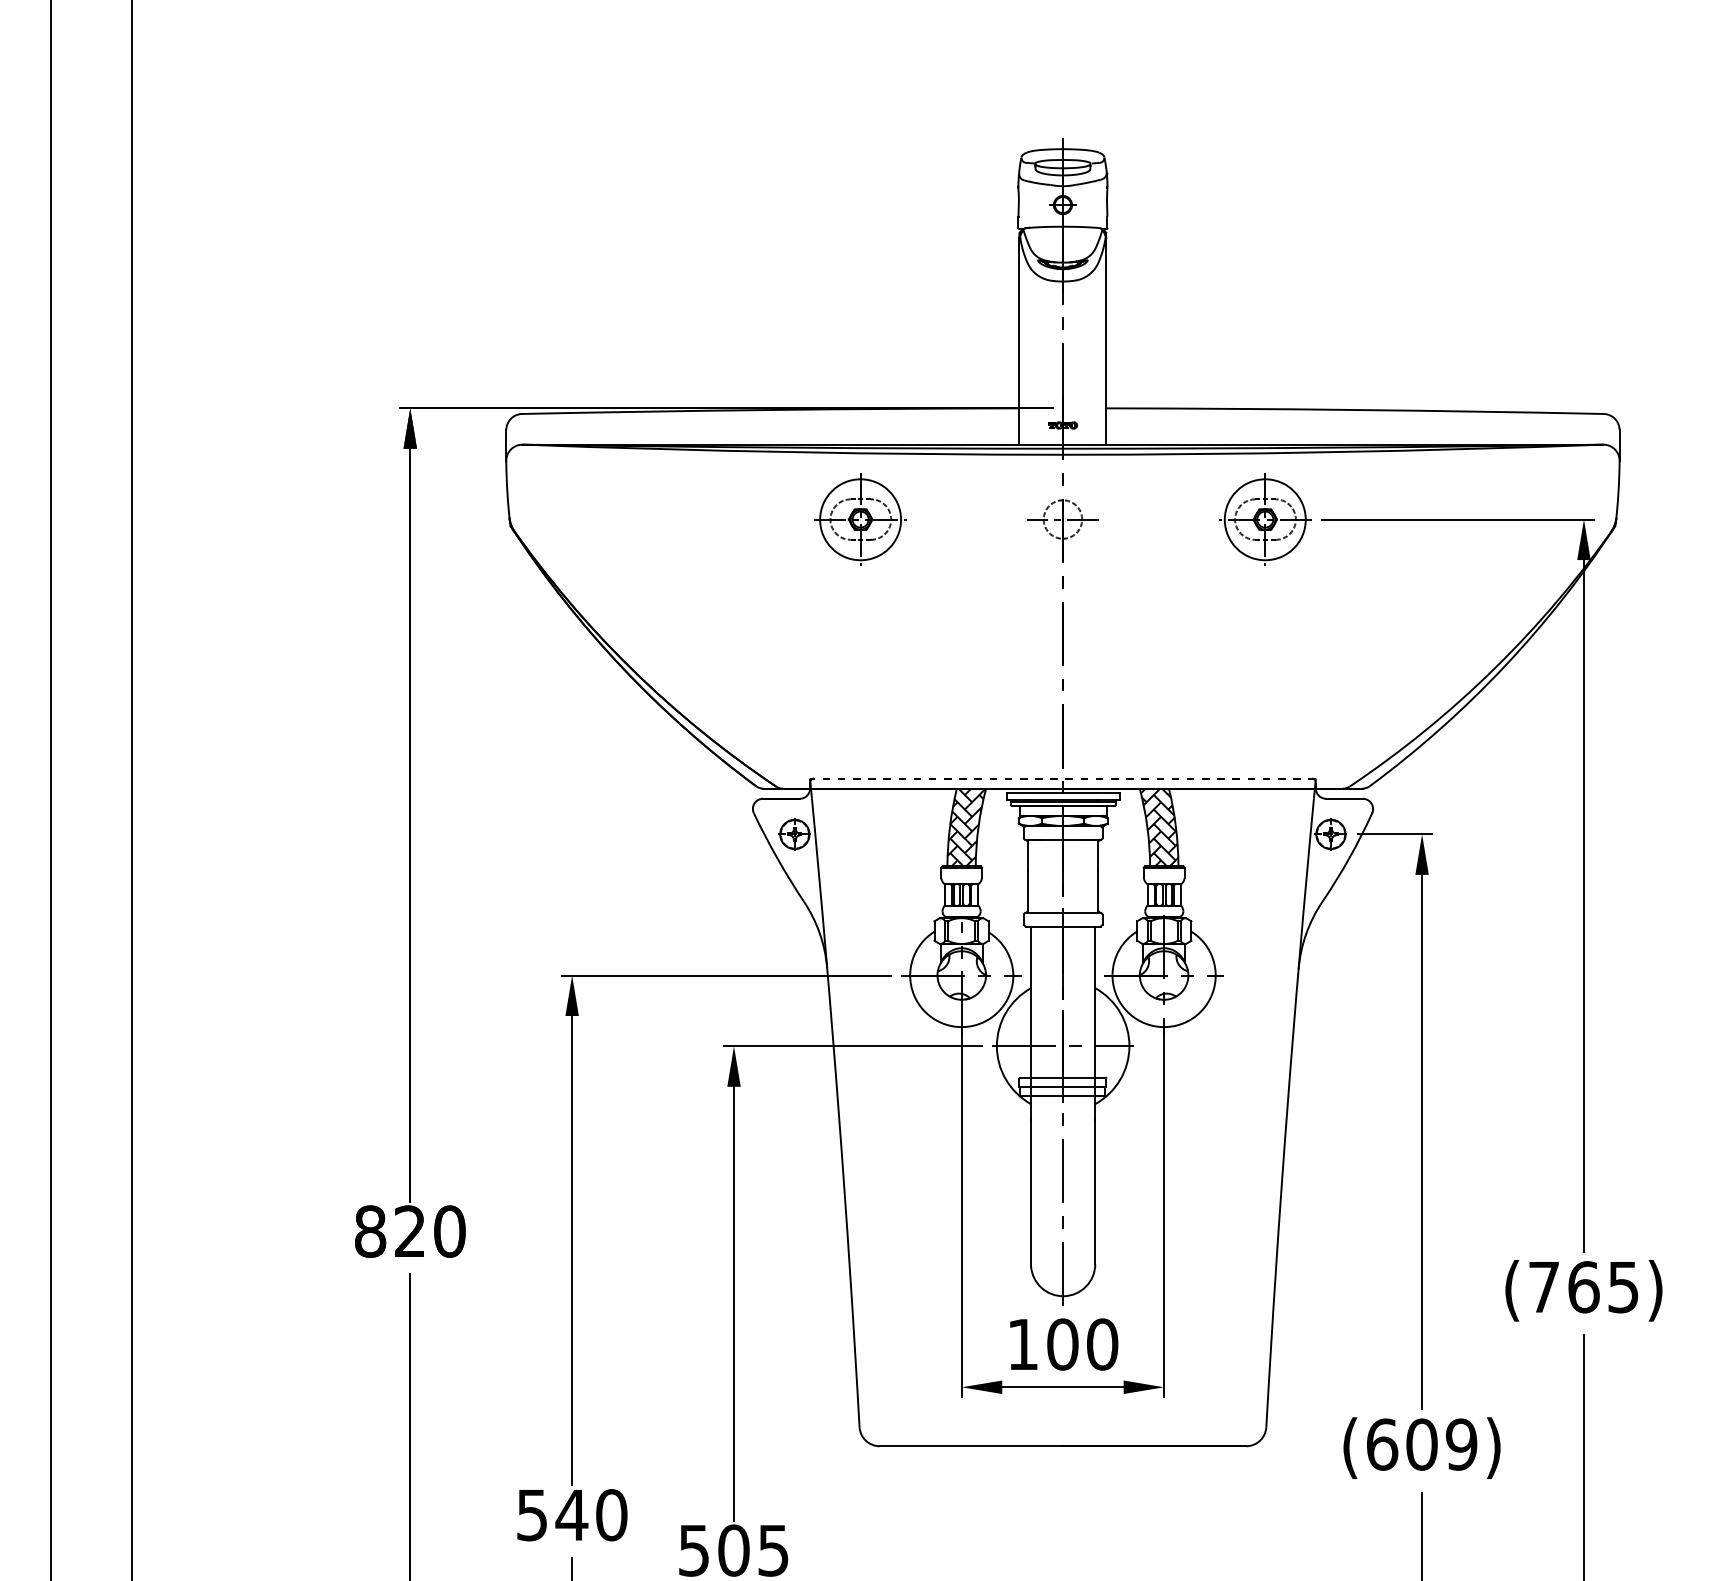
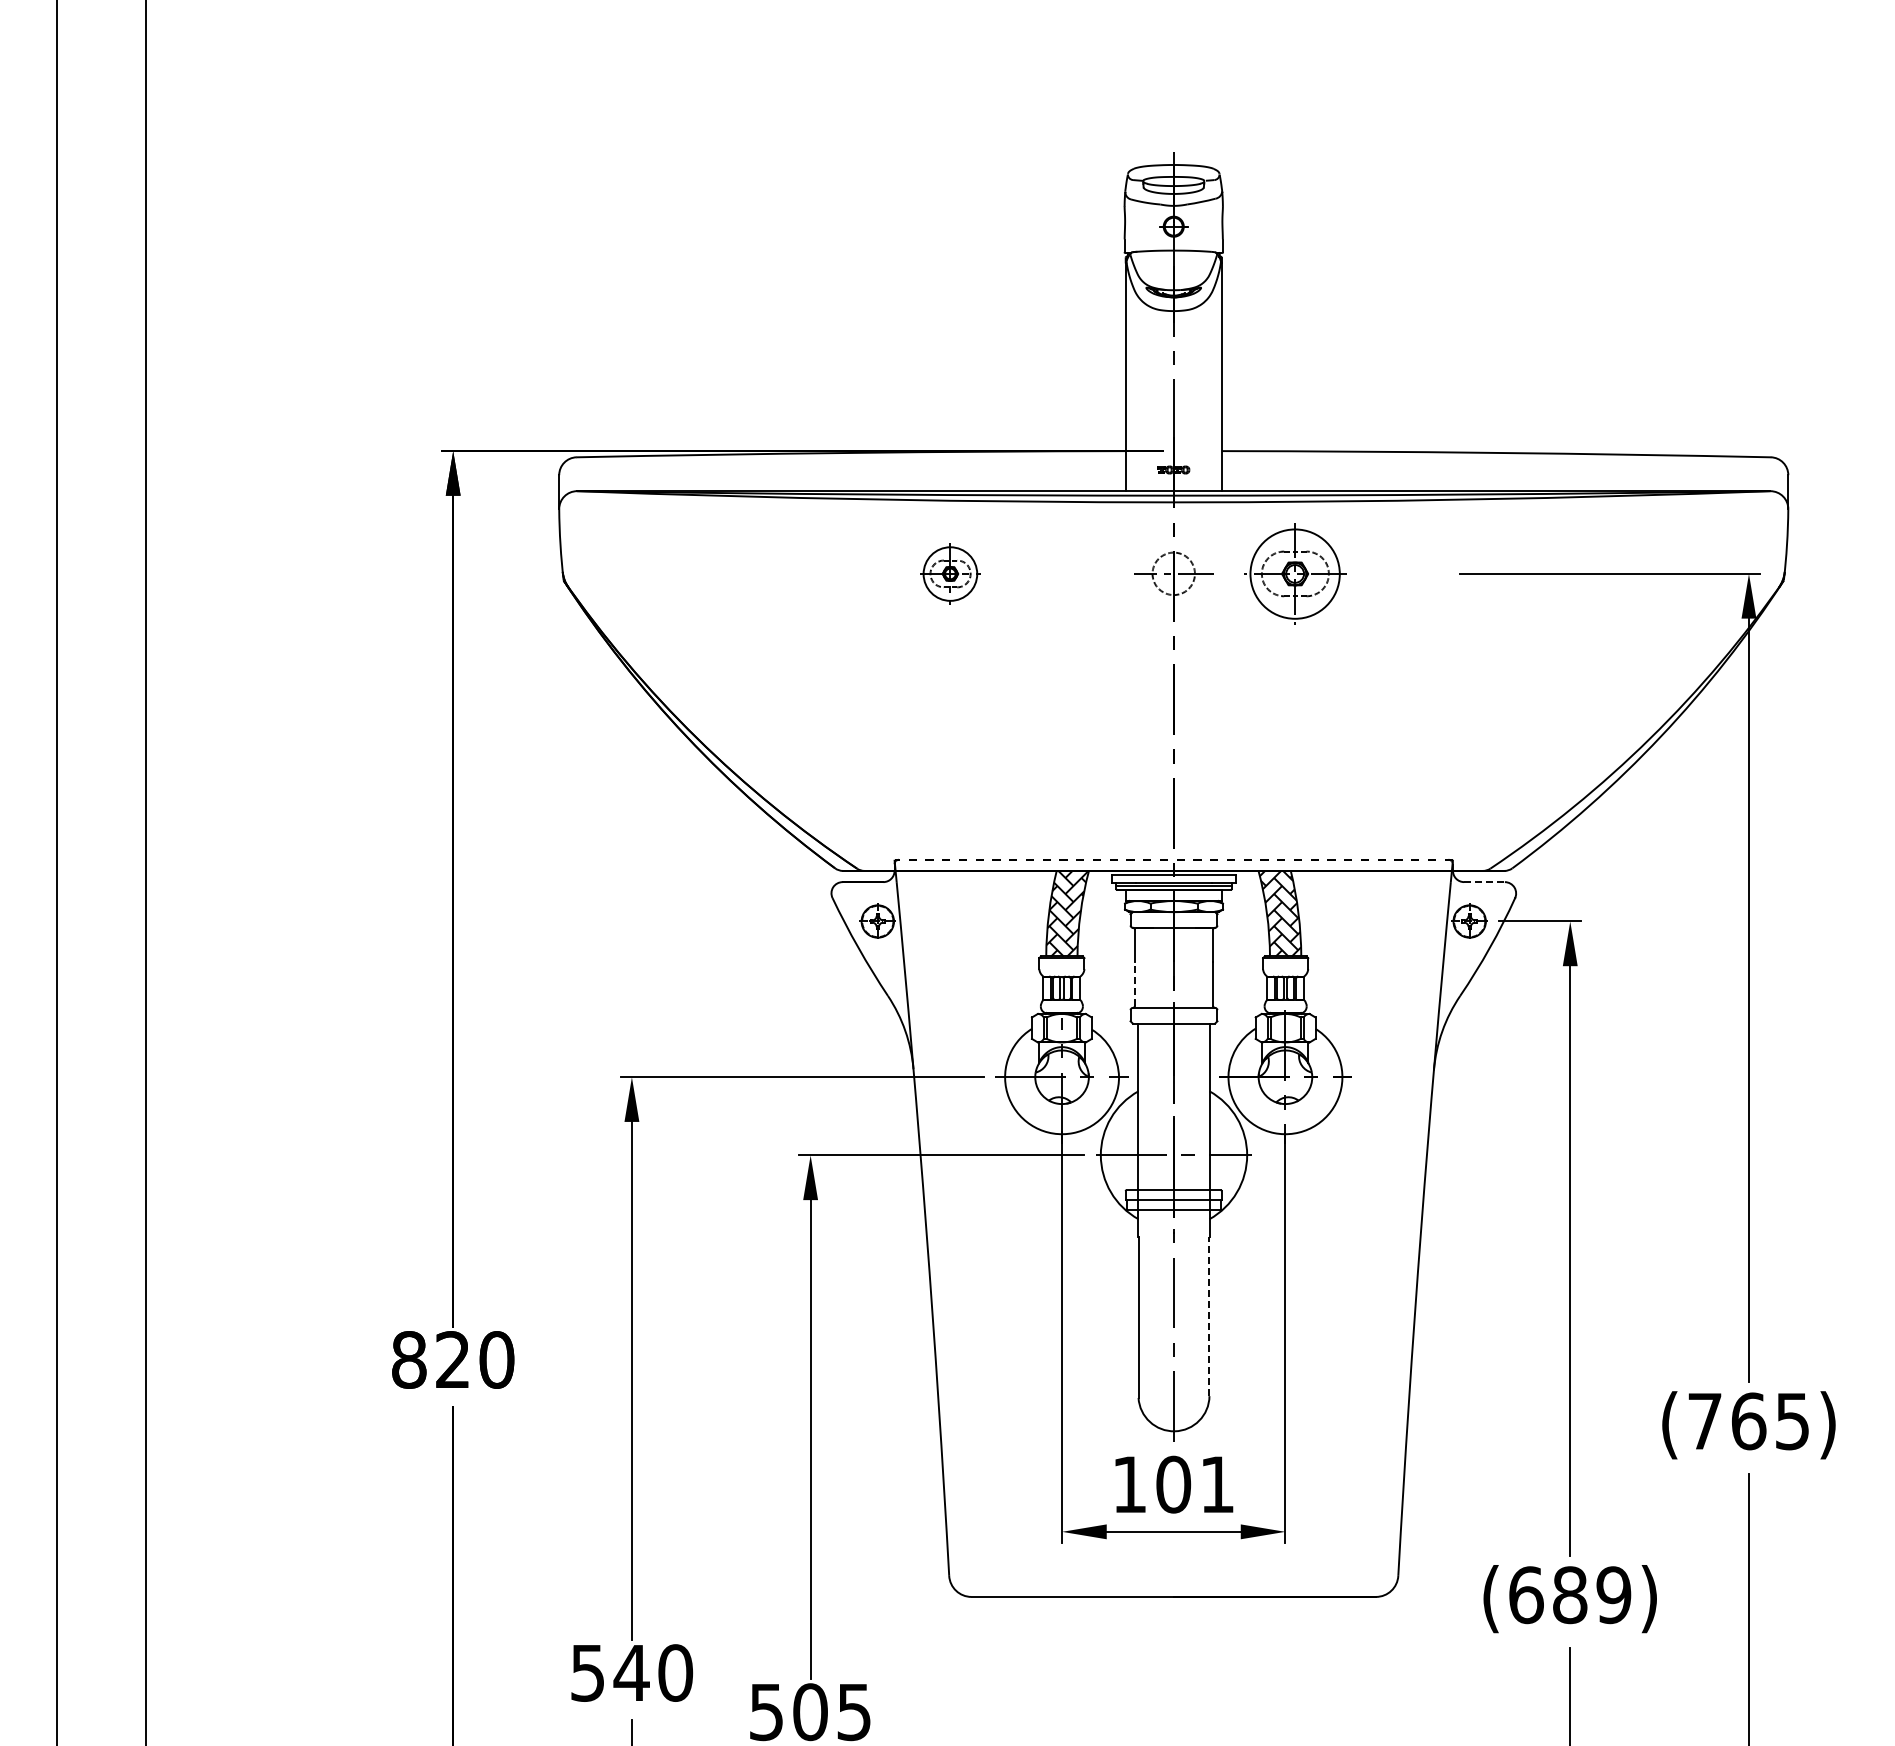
part: (860, 519) -> (950, 573), size x0.6
part: (1265, 519) -> (1295, 573), moved
line: (1345, 799) -> (1485, 882), solid -> dashed
line: (1028, 890) -> (1135, 983), solid -> dashed
line: (1095, 1192) -> (1209, 1316), solid -> dashed
text: (1102, 1344) -> (1217, 1484), 100 -> 101
text: (1422, 1444) -> (1570, 1594), (609) -> (689)

